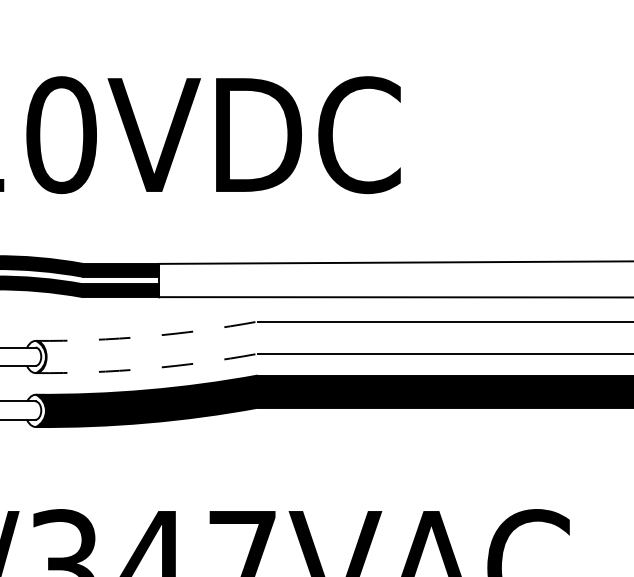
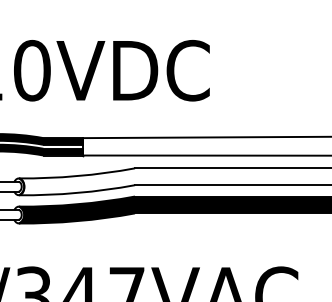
arc: (147, 337) -> (77, 176), dashed -> solid
arc: (147, 367) -> (77, 192), dashed -> solid

